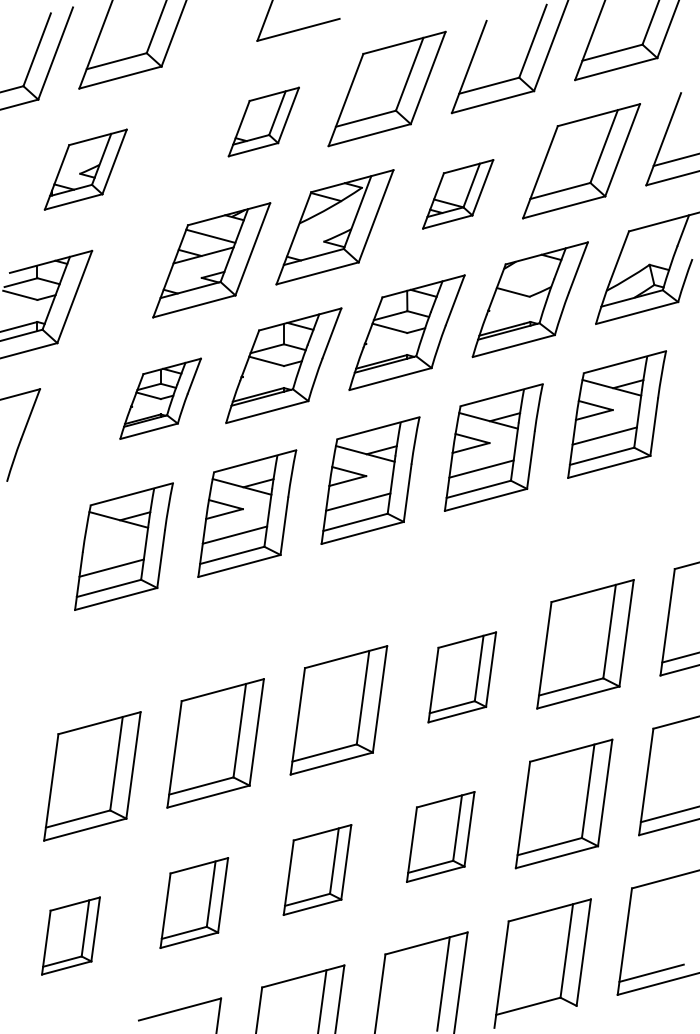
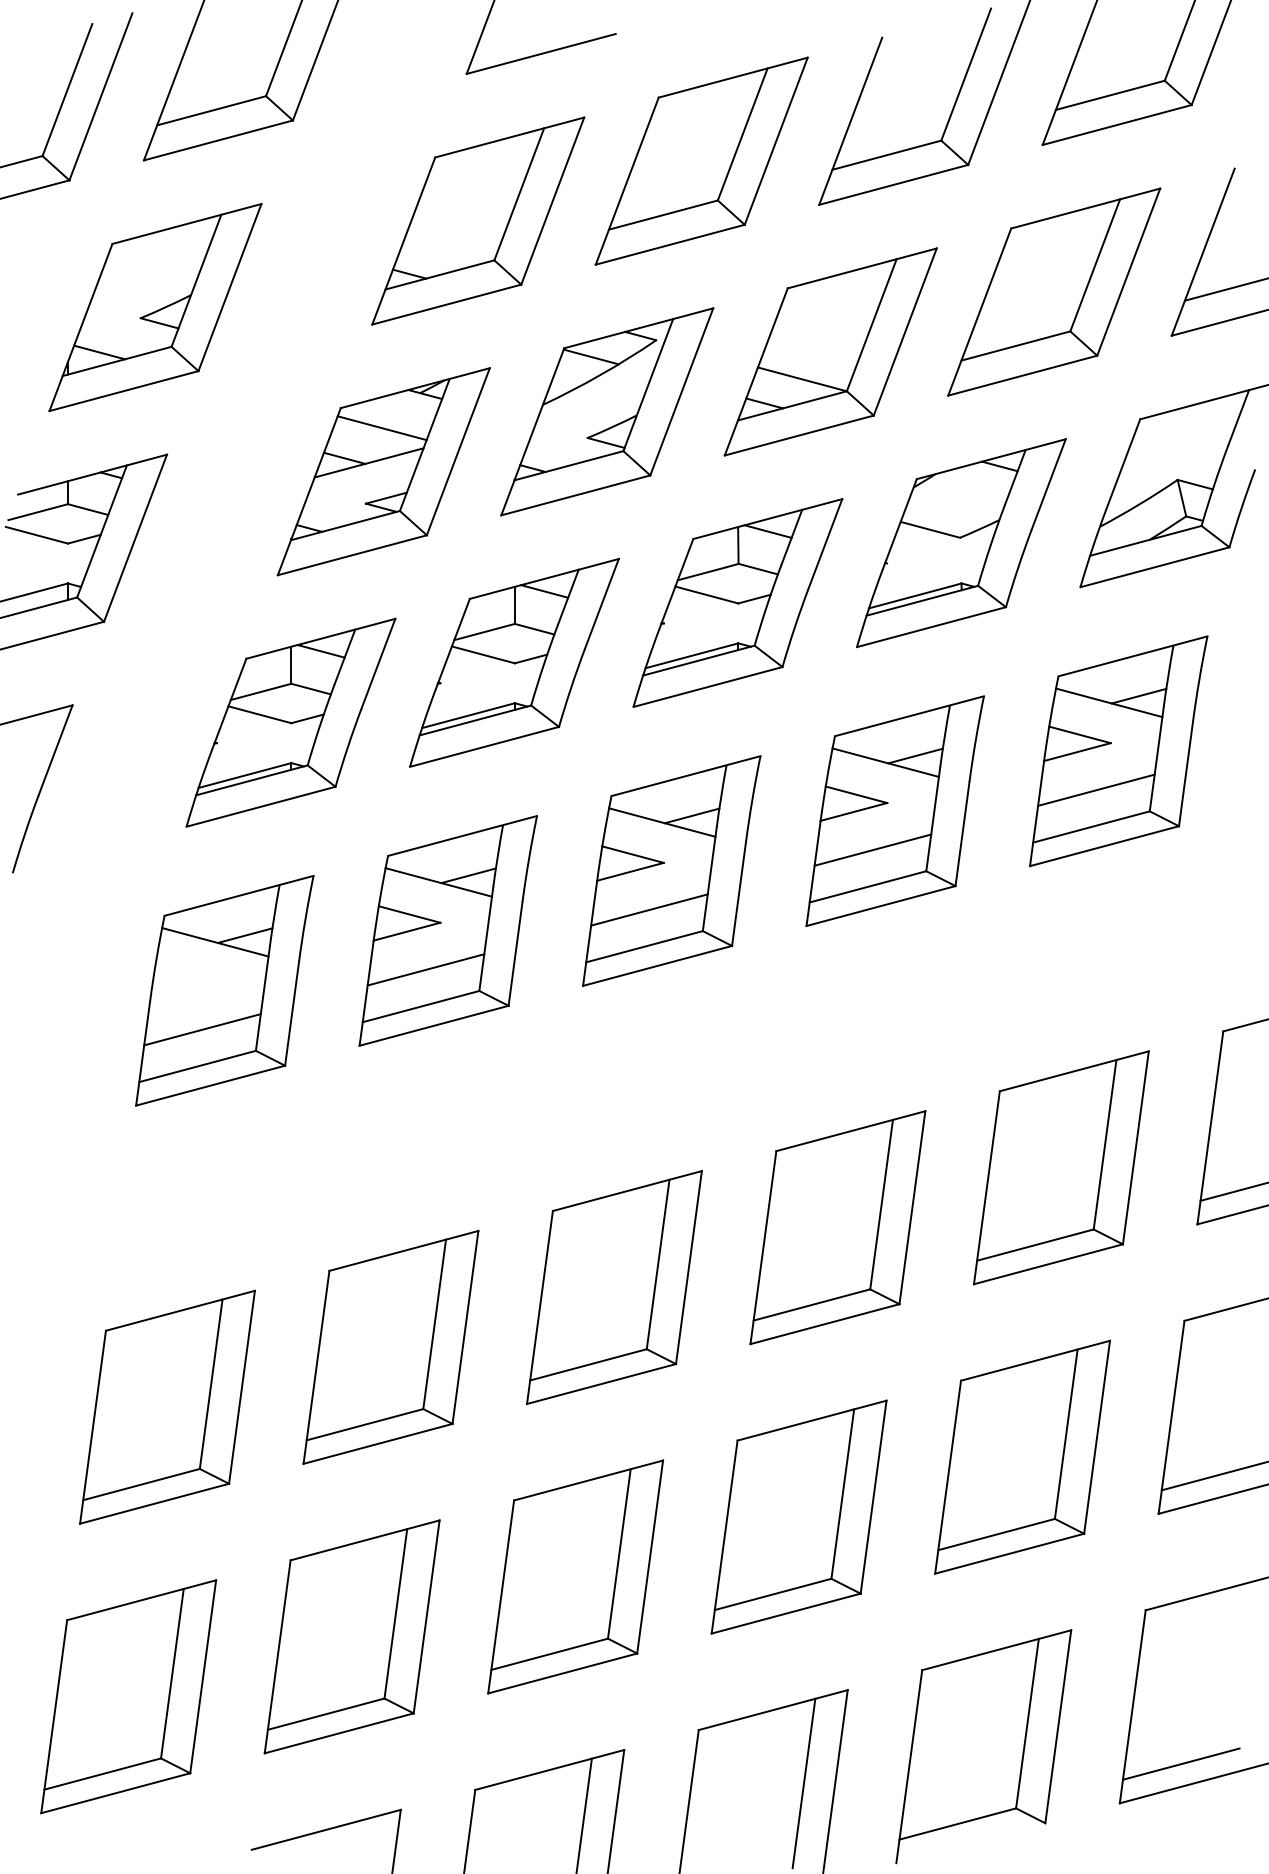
part: (263, 121) -> (477, 220), size x1.67
part: (85, 169) -> (155, 307), size x1.43
part: (457, 194) -> (829, 352), size x1.67
part: (160, 398) -> (290, 722), size x1.43
part: (462, 677) -> (838, 1227), size x1.43
part: (440, 836) -> (798, 1516), size x1.43
part: (317, 869) -> (575, 1576), size x1.43
part: (194, 902) -> (352, 1635), size x1.43
part: (70, 935) -> (127, 1695), size x1.67

